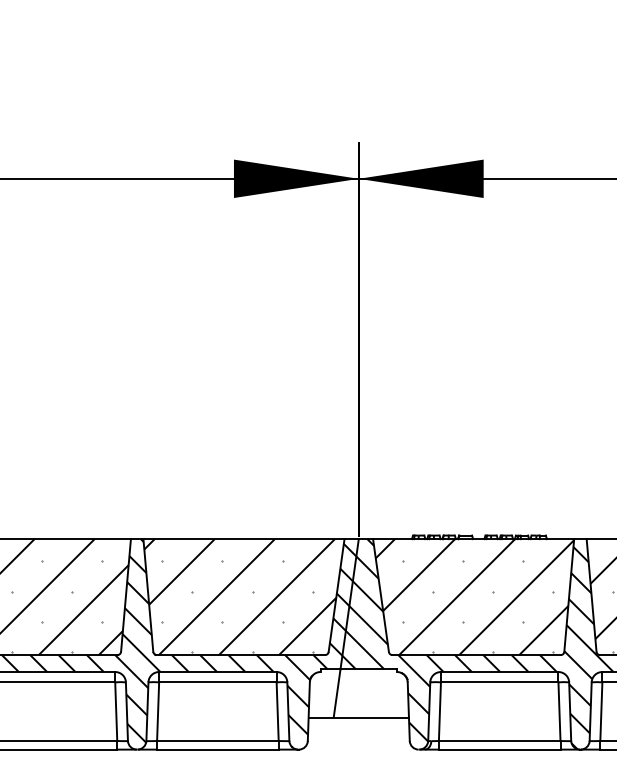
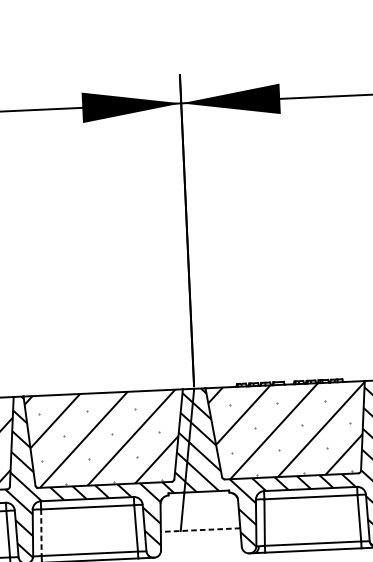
line: (158, 712) -> (41, 533), solid -> dashed
line: (358, 717) -> (200, 530), solid -> dashed

